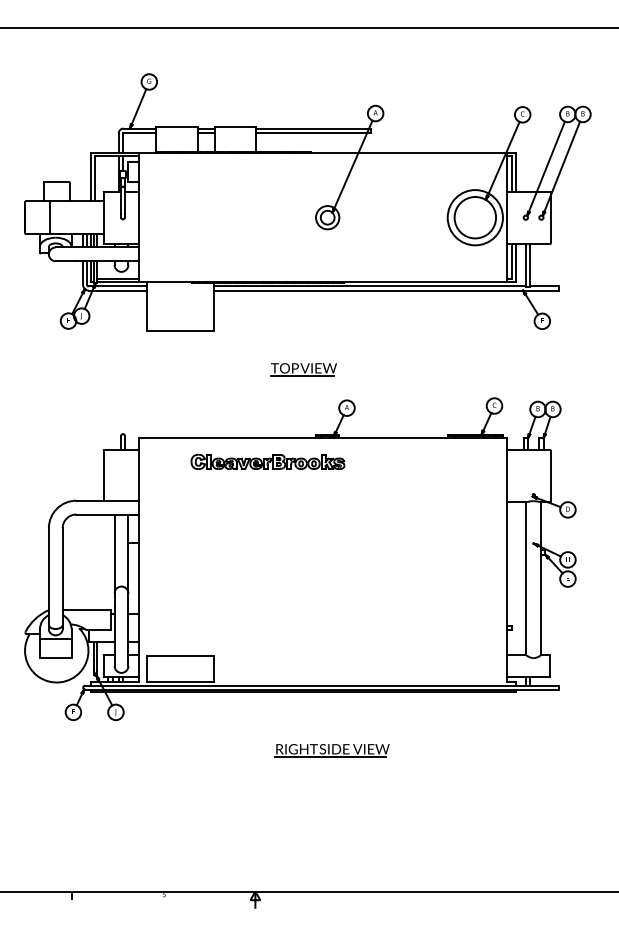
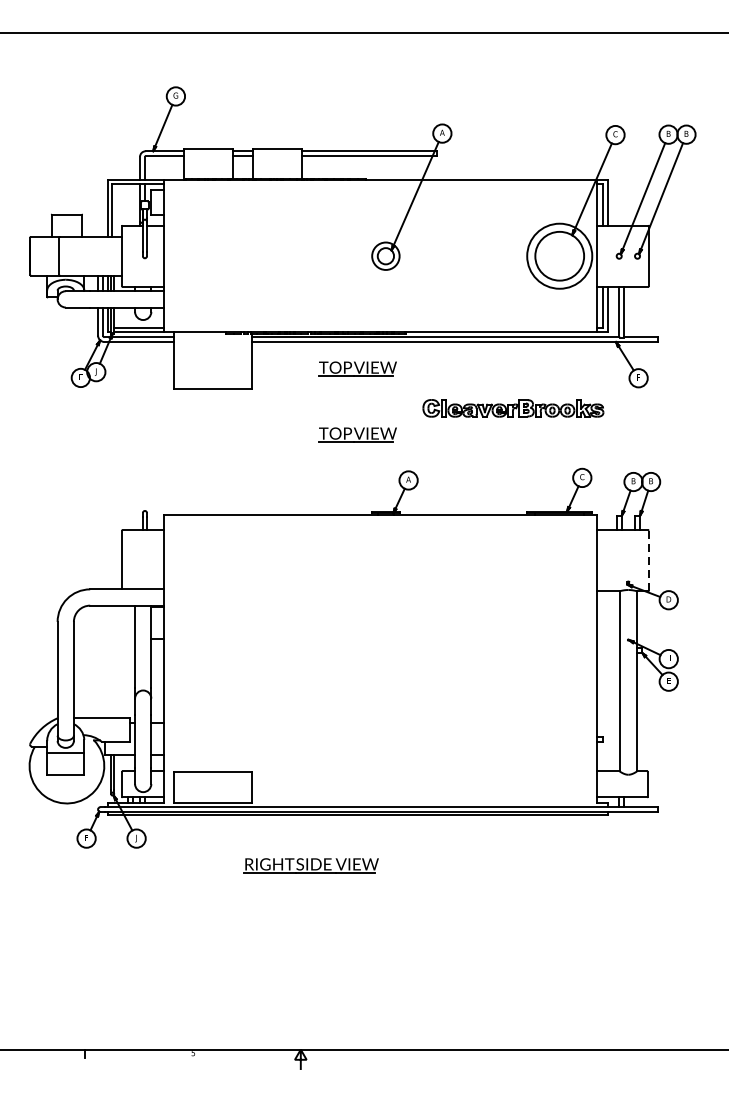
part: (303, 313) -> (357, 369), added
part: (267, 461) -> (512, 407), moved
line: (550, 476) -> (648, 560), solid -> dashed
part: (331, 750) -> (310, 865), moved

